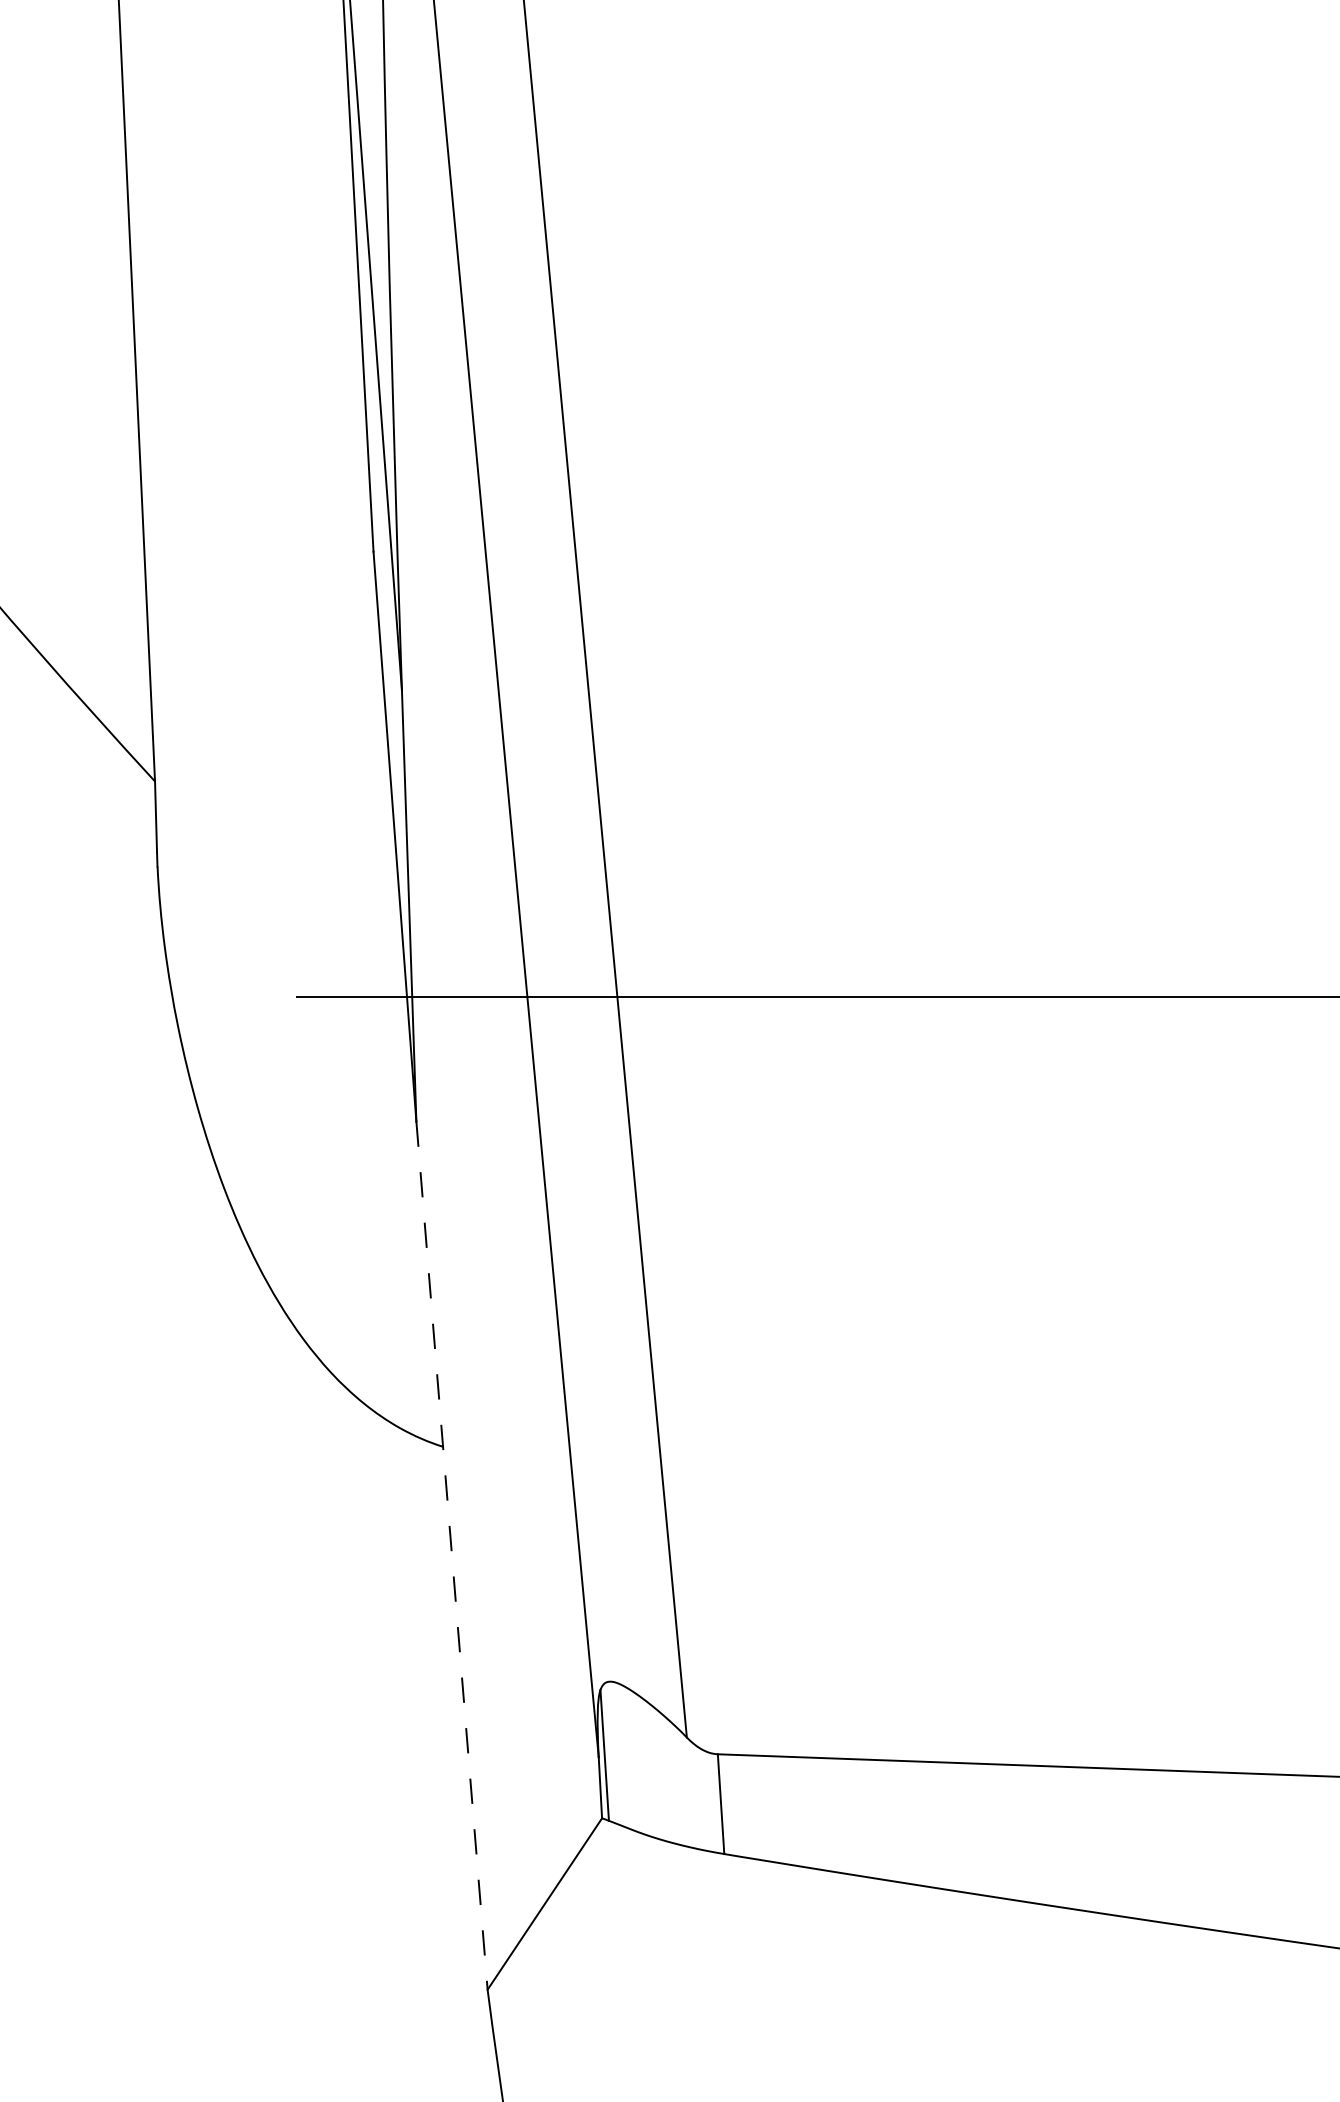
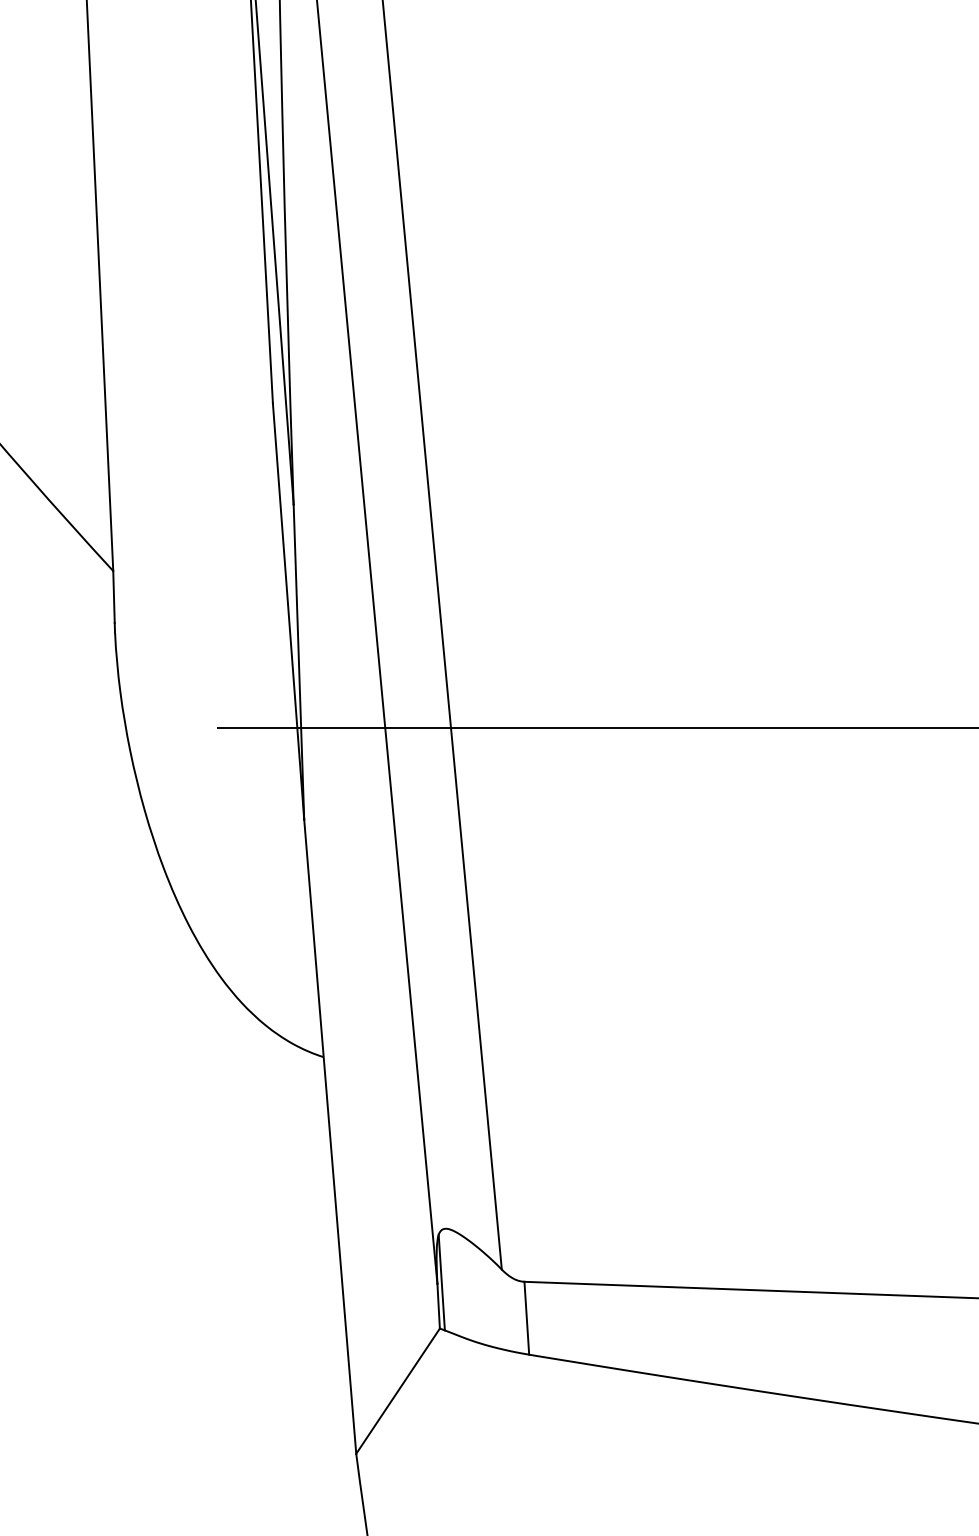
line: (452, 1555) -> (330, 1136), dashed -> solid

